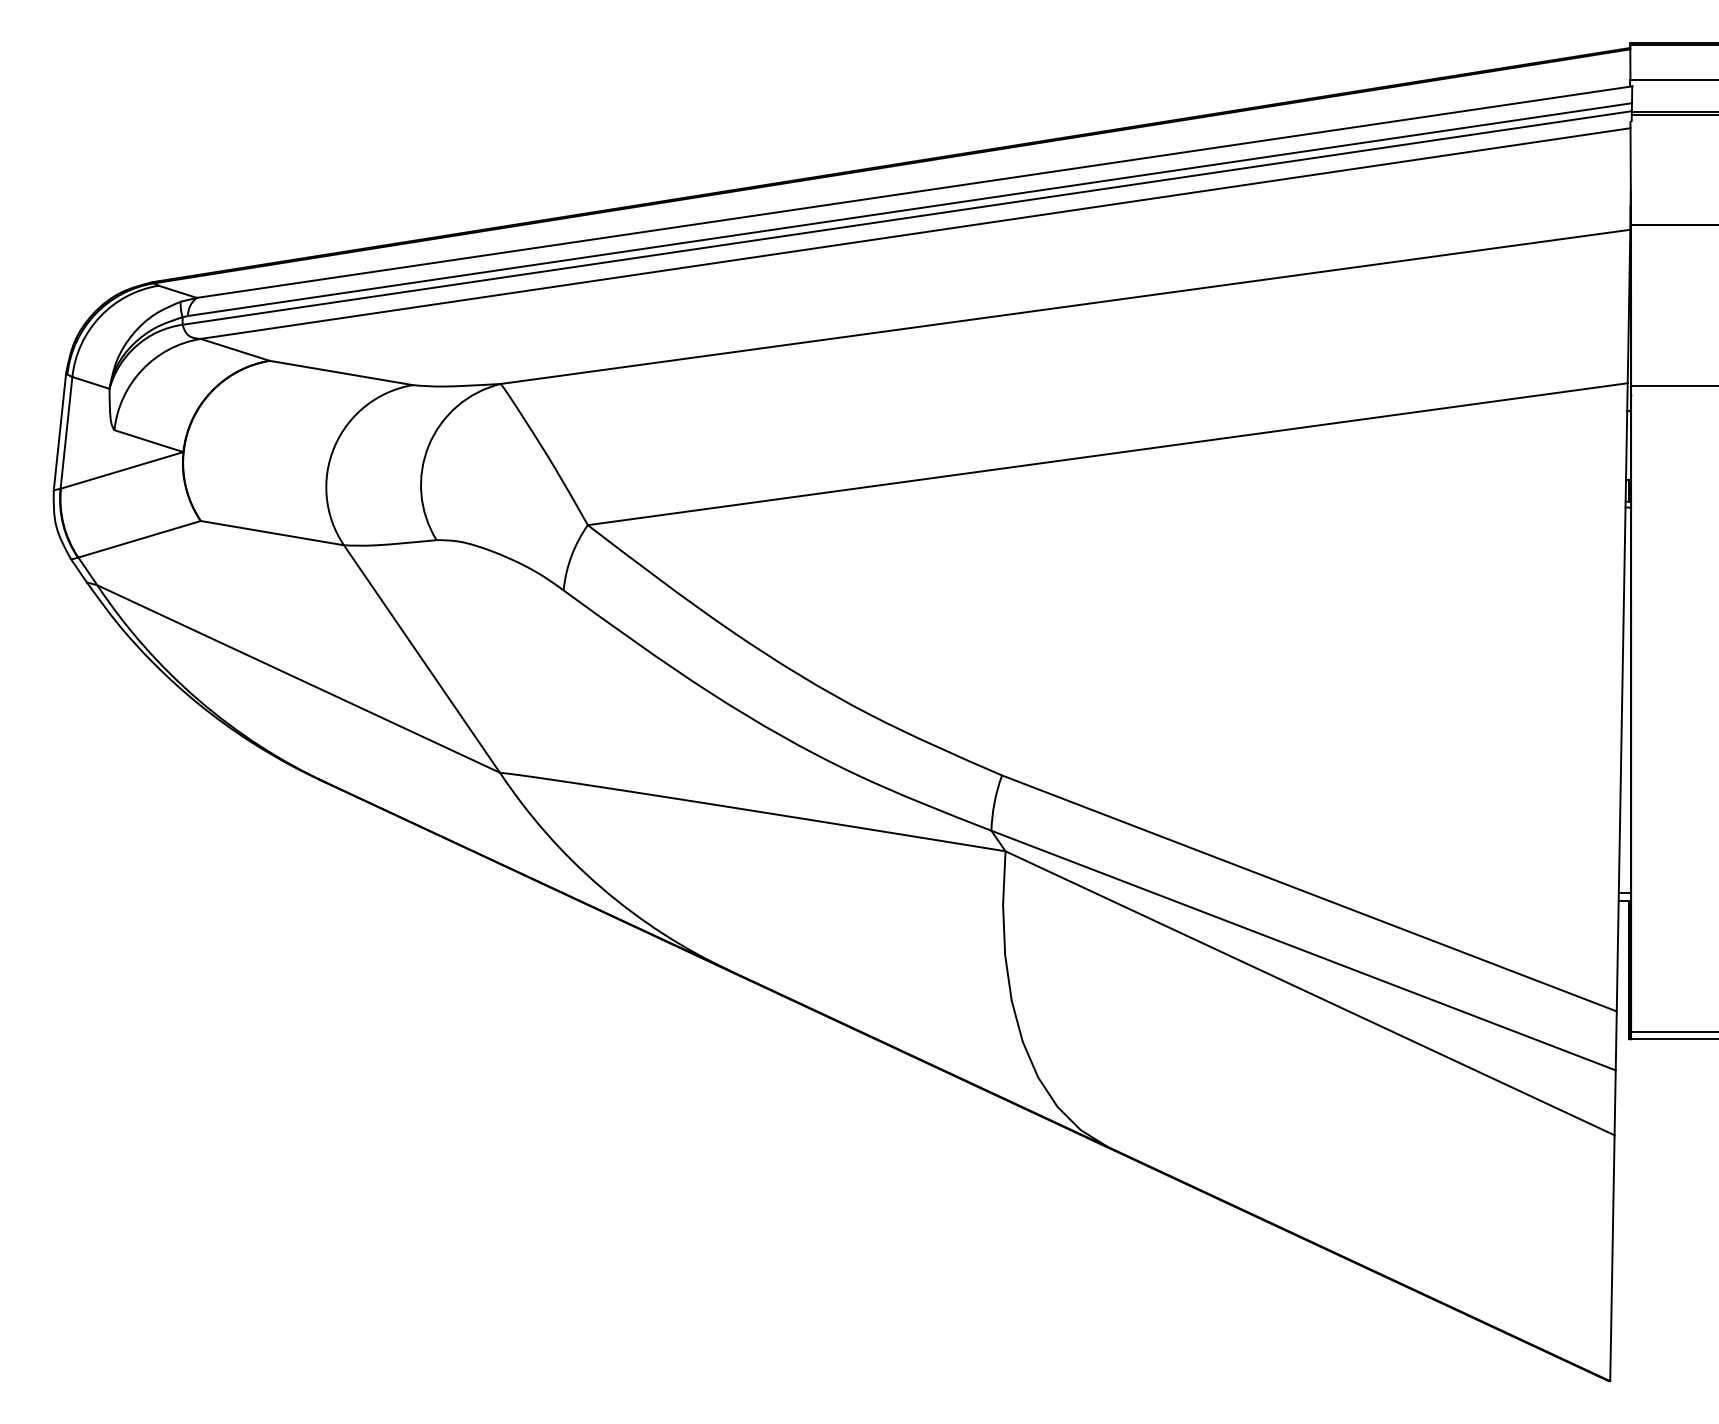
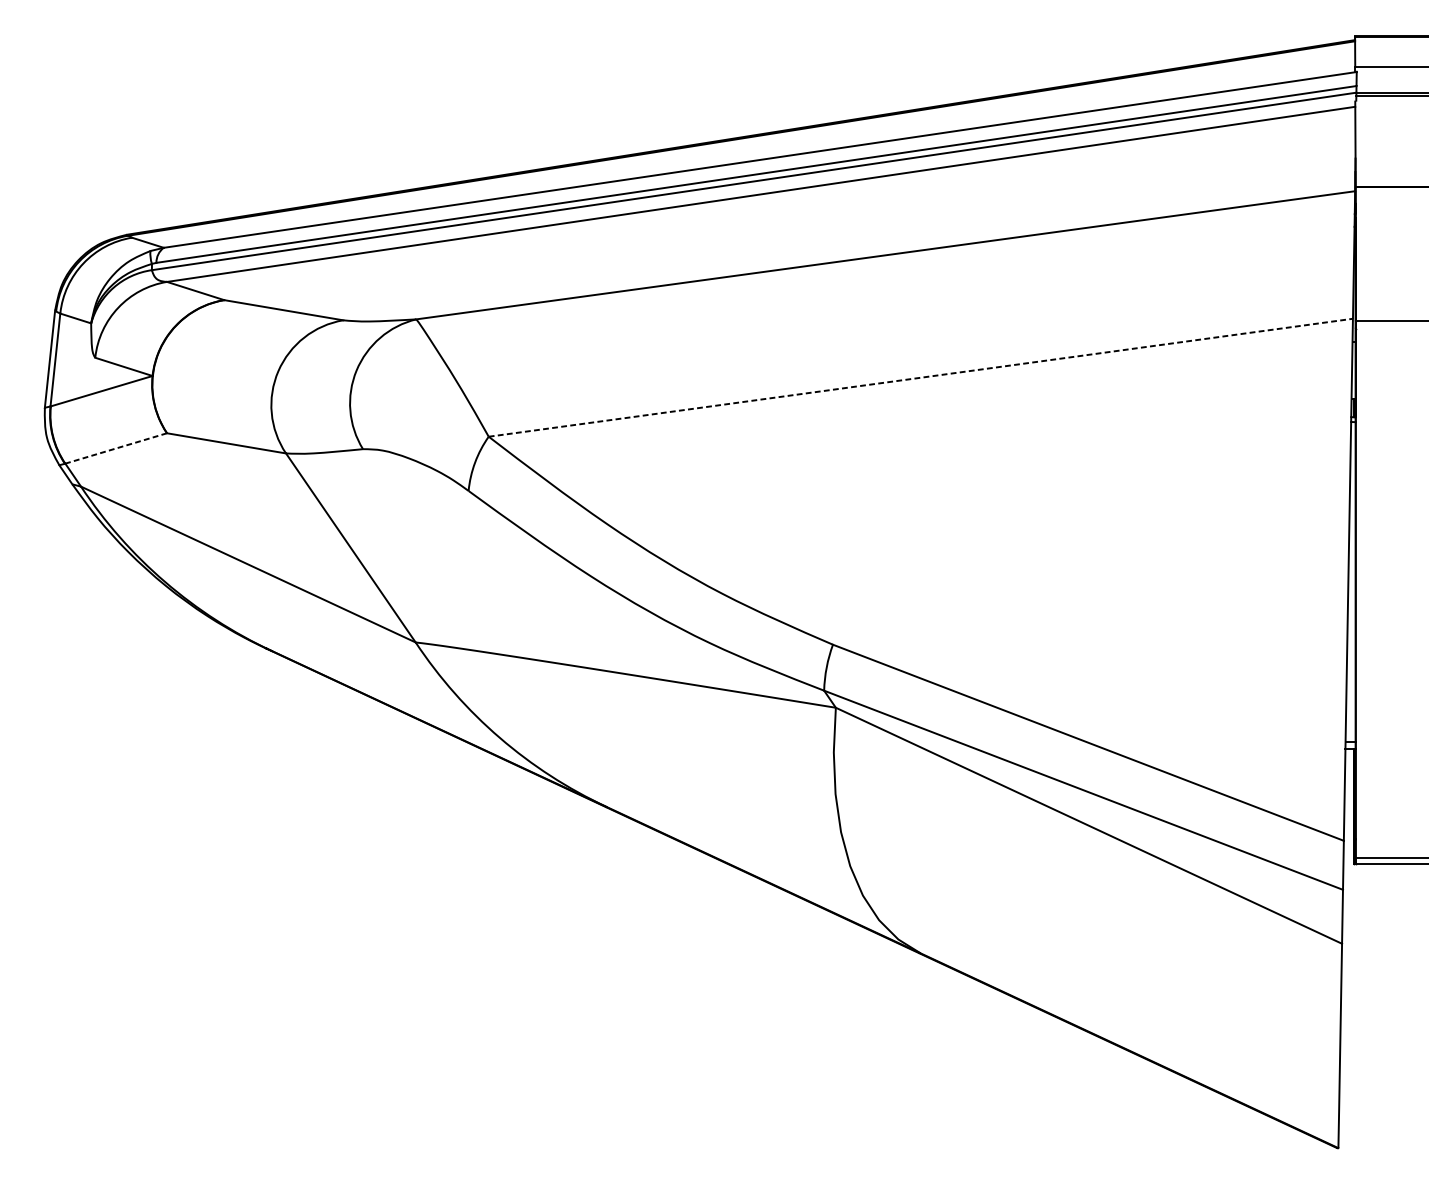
line: (1107, 454) -> (920, 377), solid -> dashed
line: (139, 539) -> (116, 448), solid -> dashed

